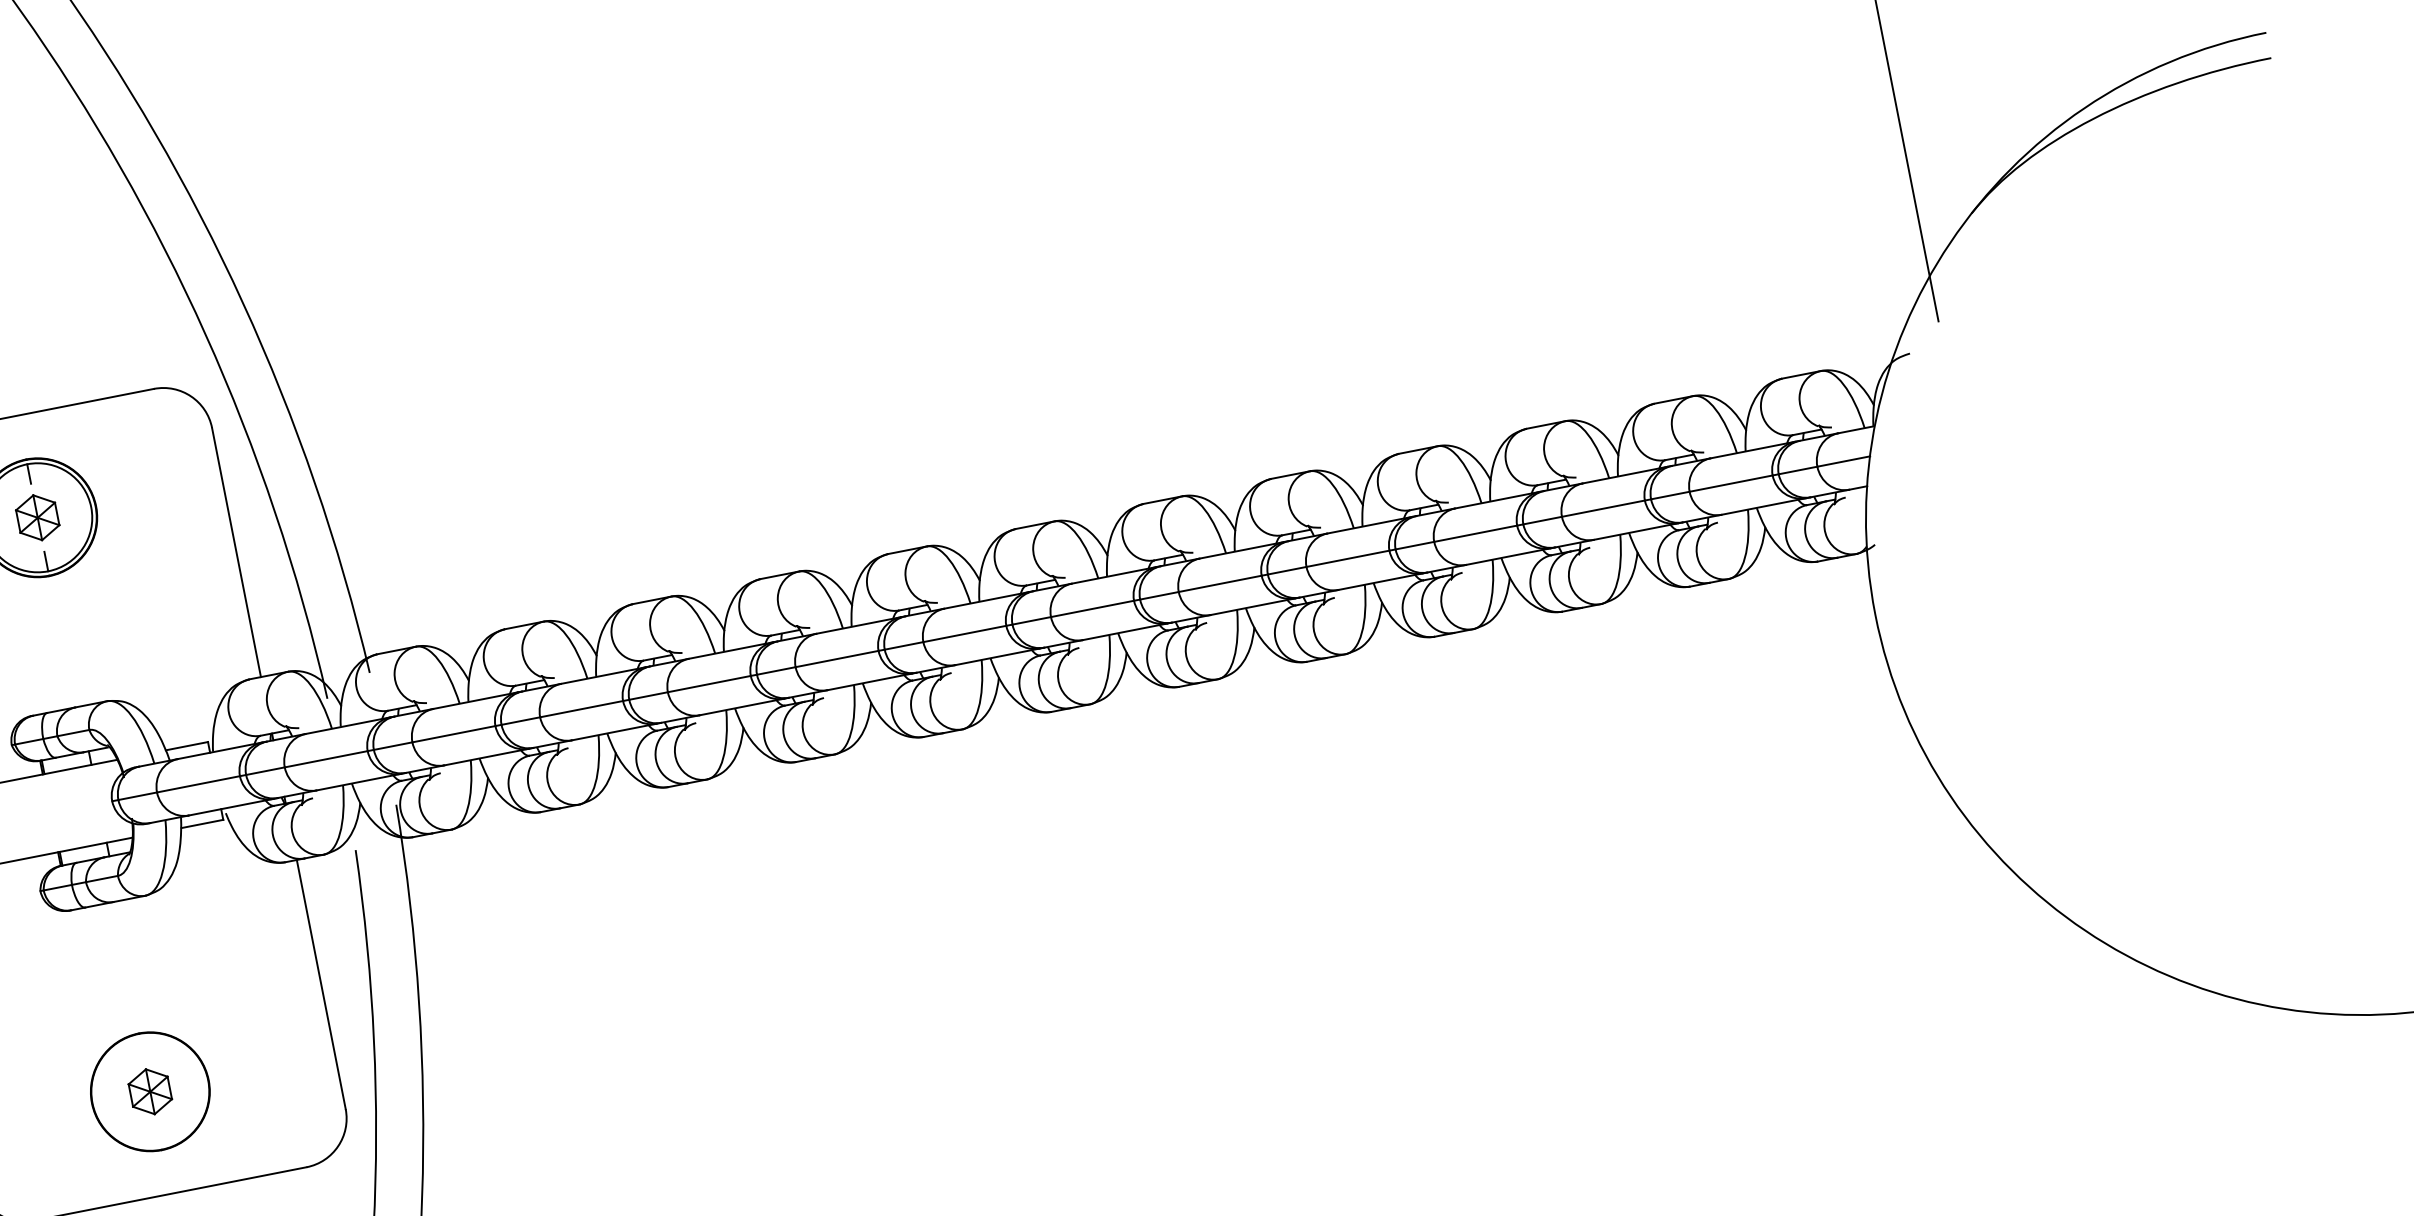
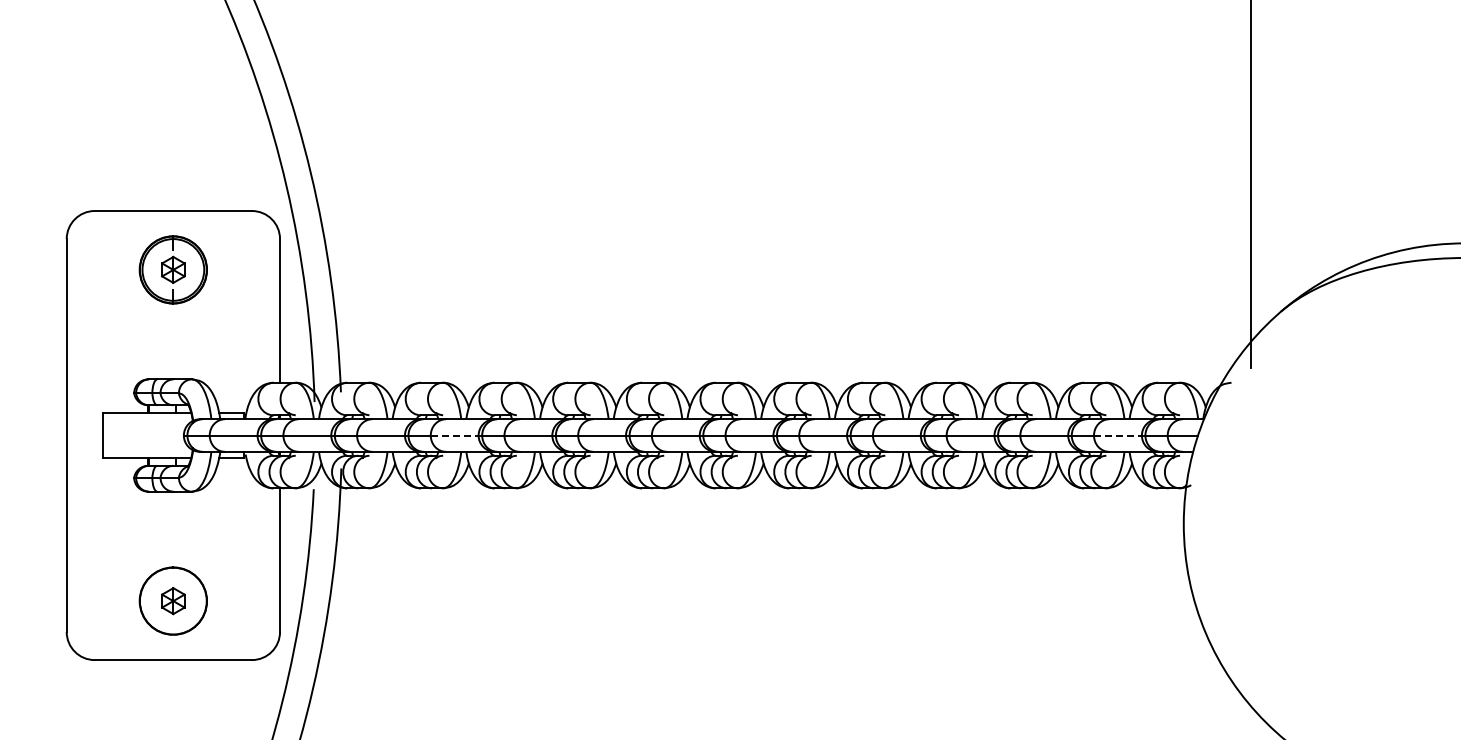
line: (1730, 483) -> (1117, 435), solid -> dashed
line: (581, 709) -> (454, 435), solid -> dashed

